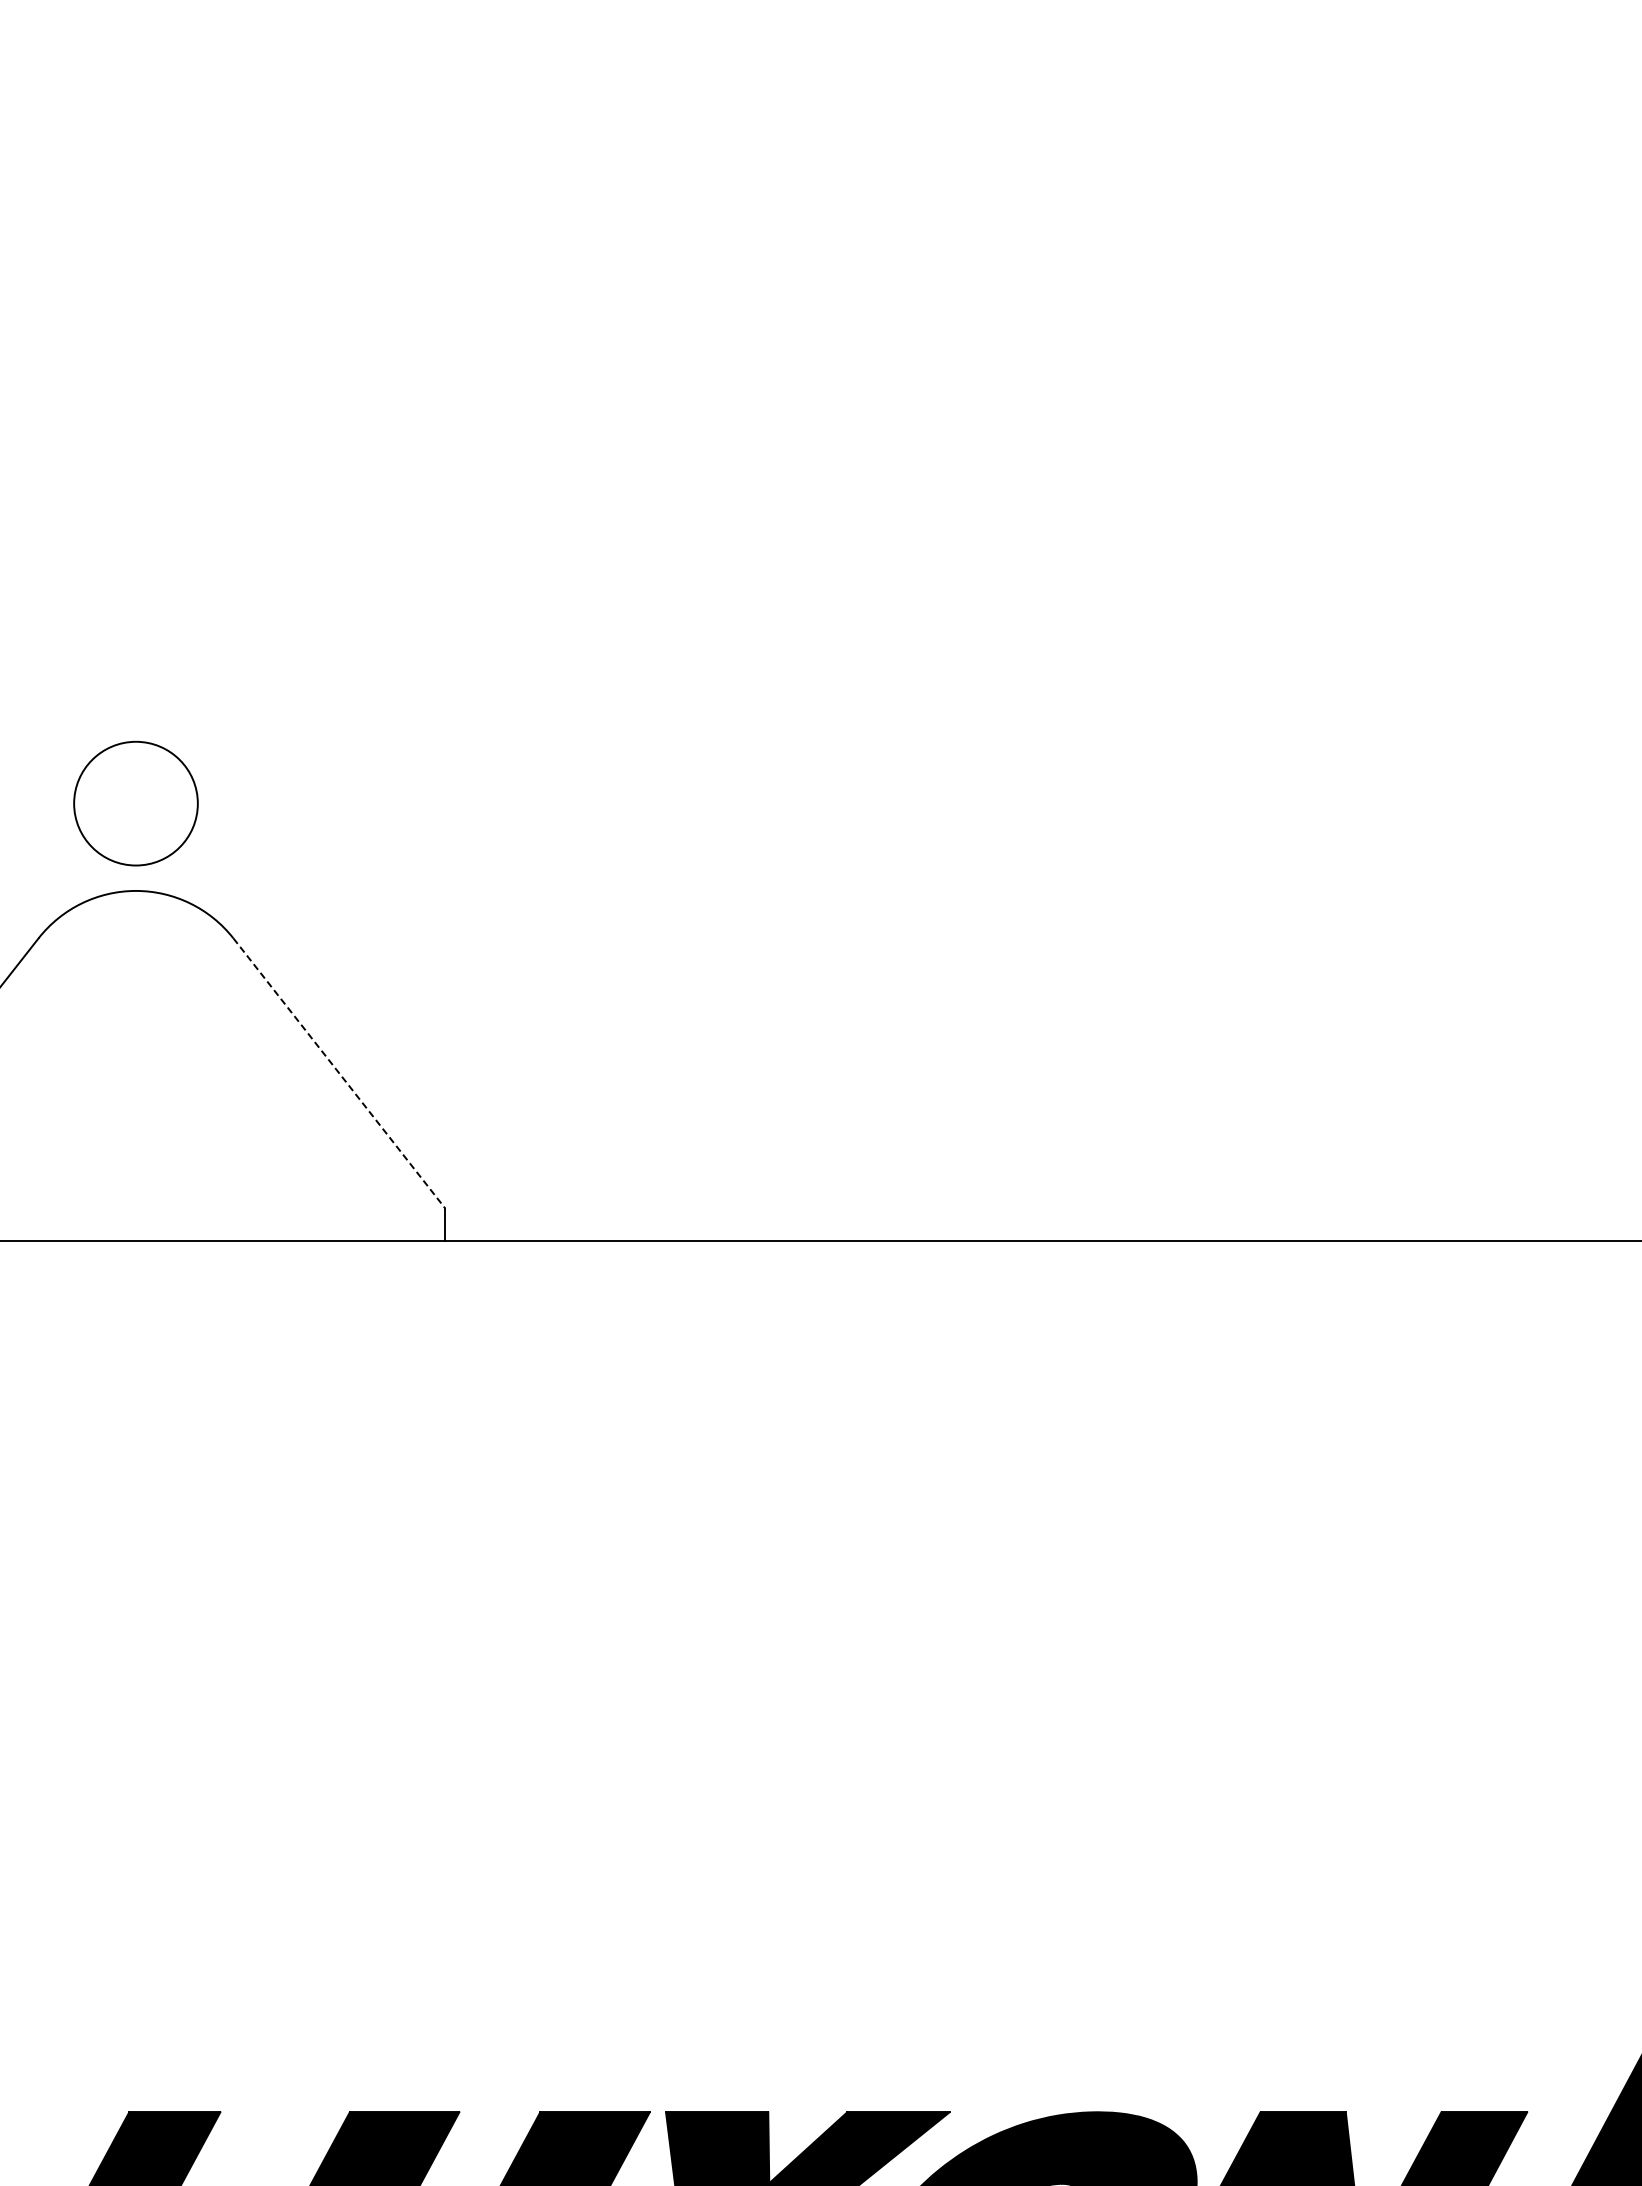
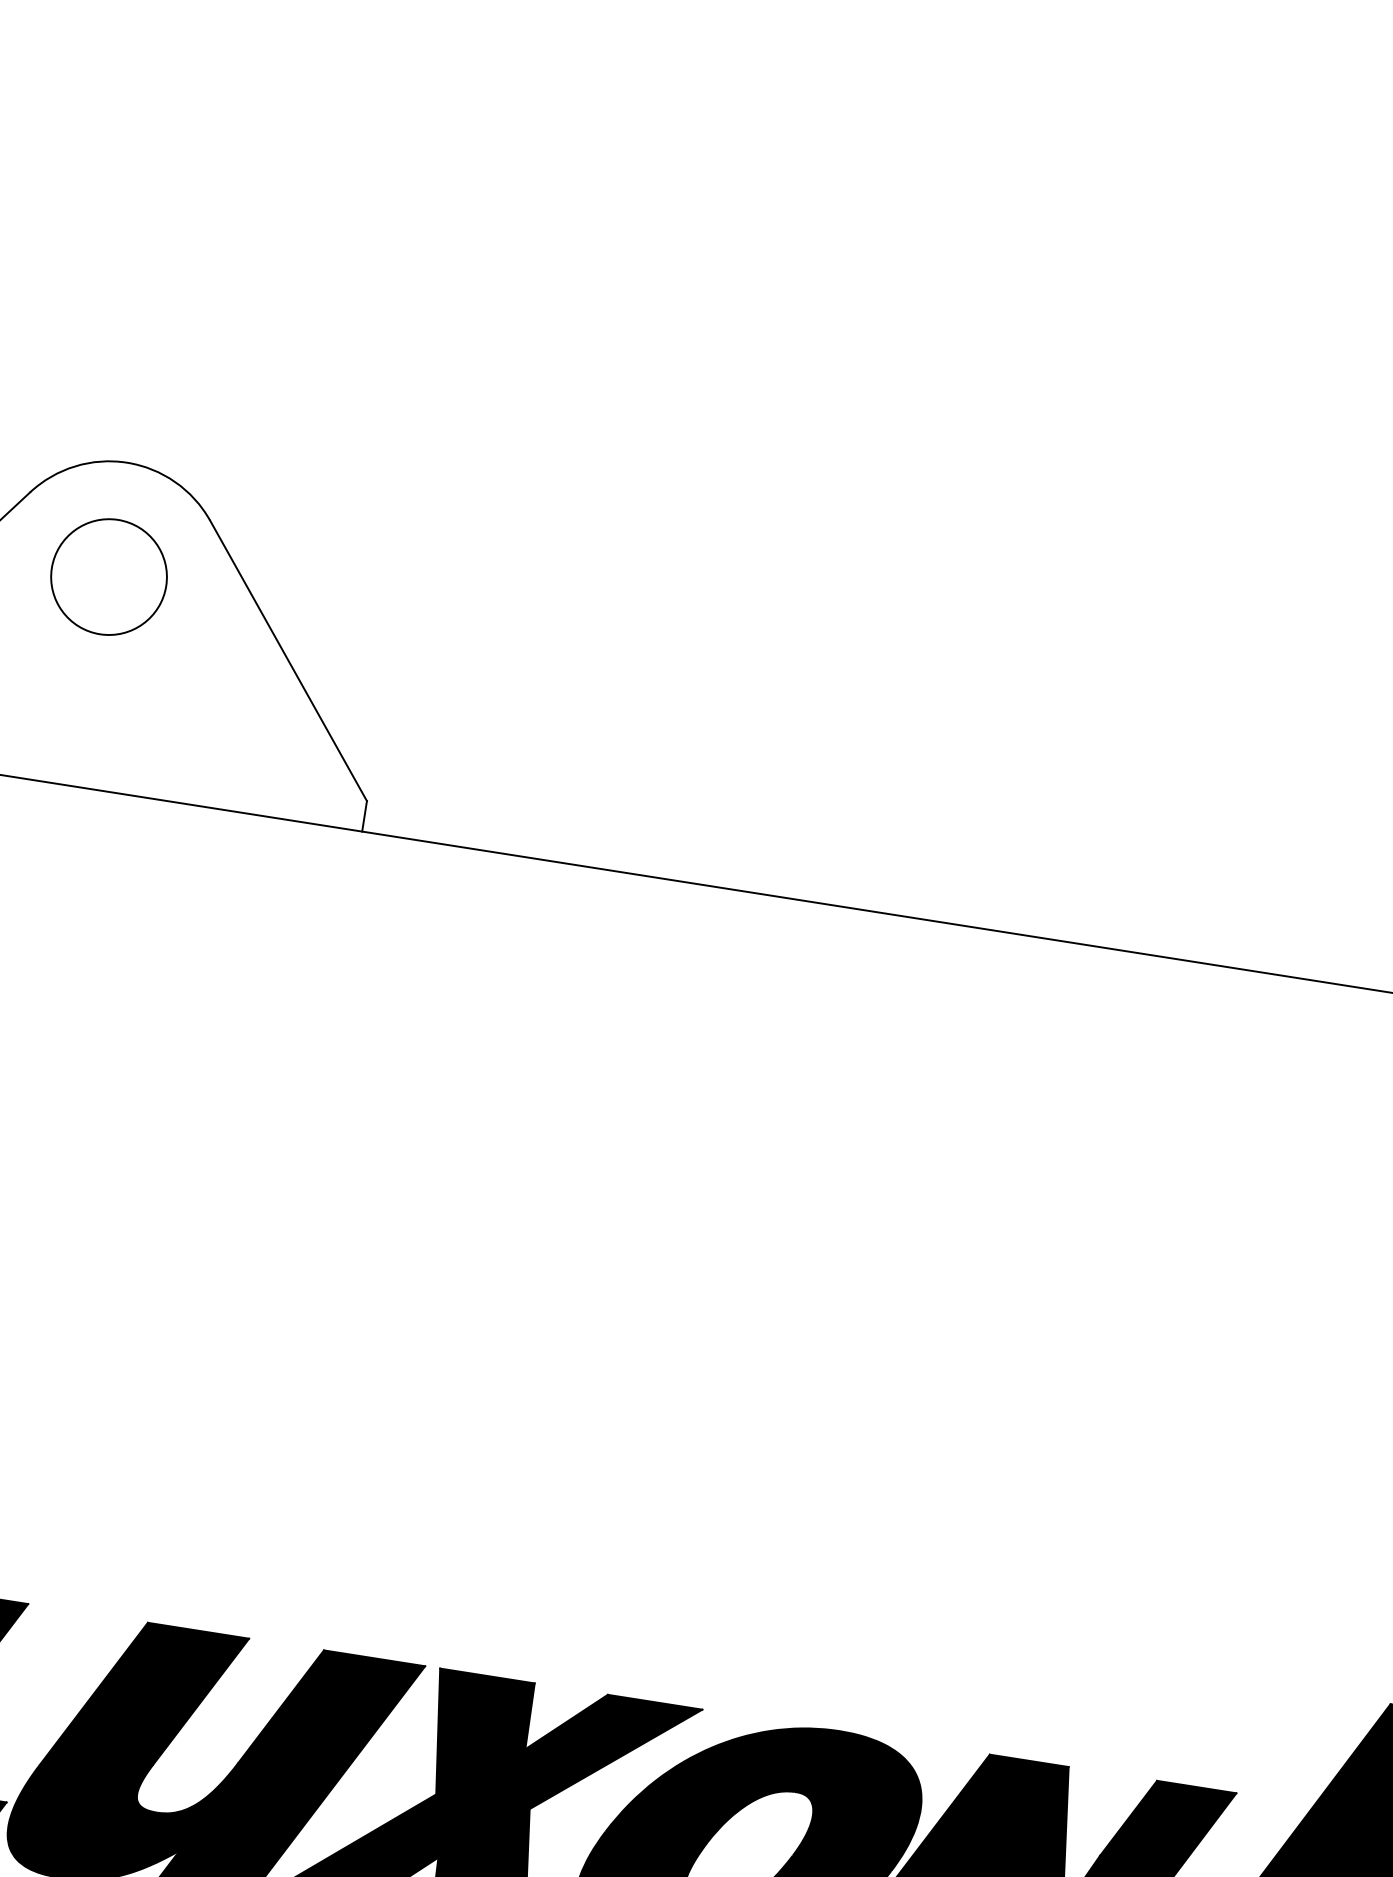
circle: (135, 803) -> (108, 576), moved
line: (339, 1073) -> (288, 660), dashed -> solid

